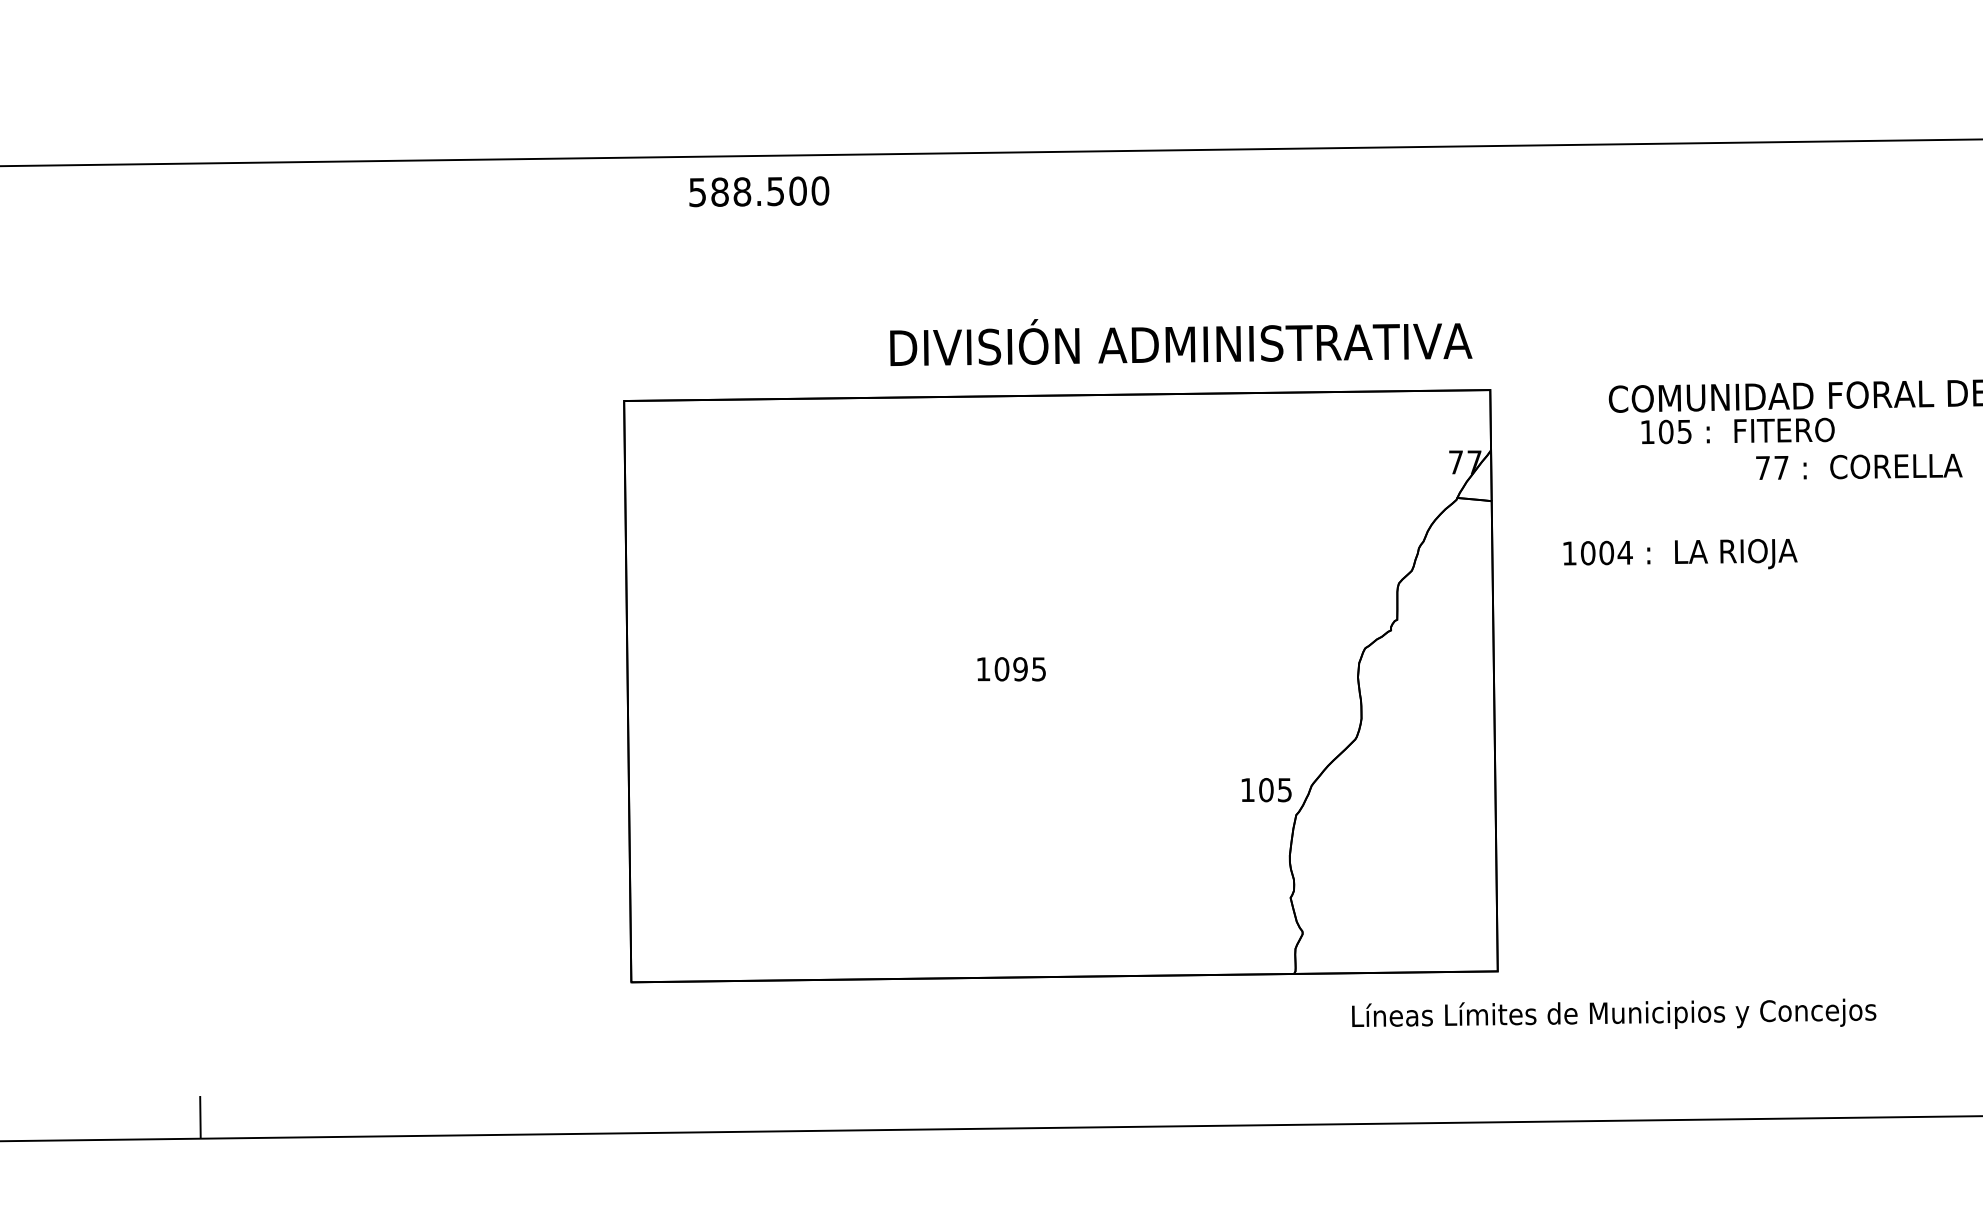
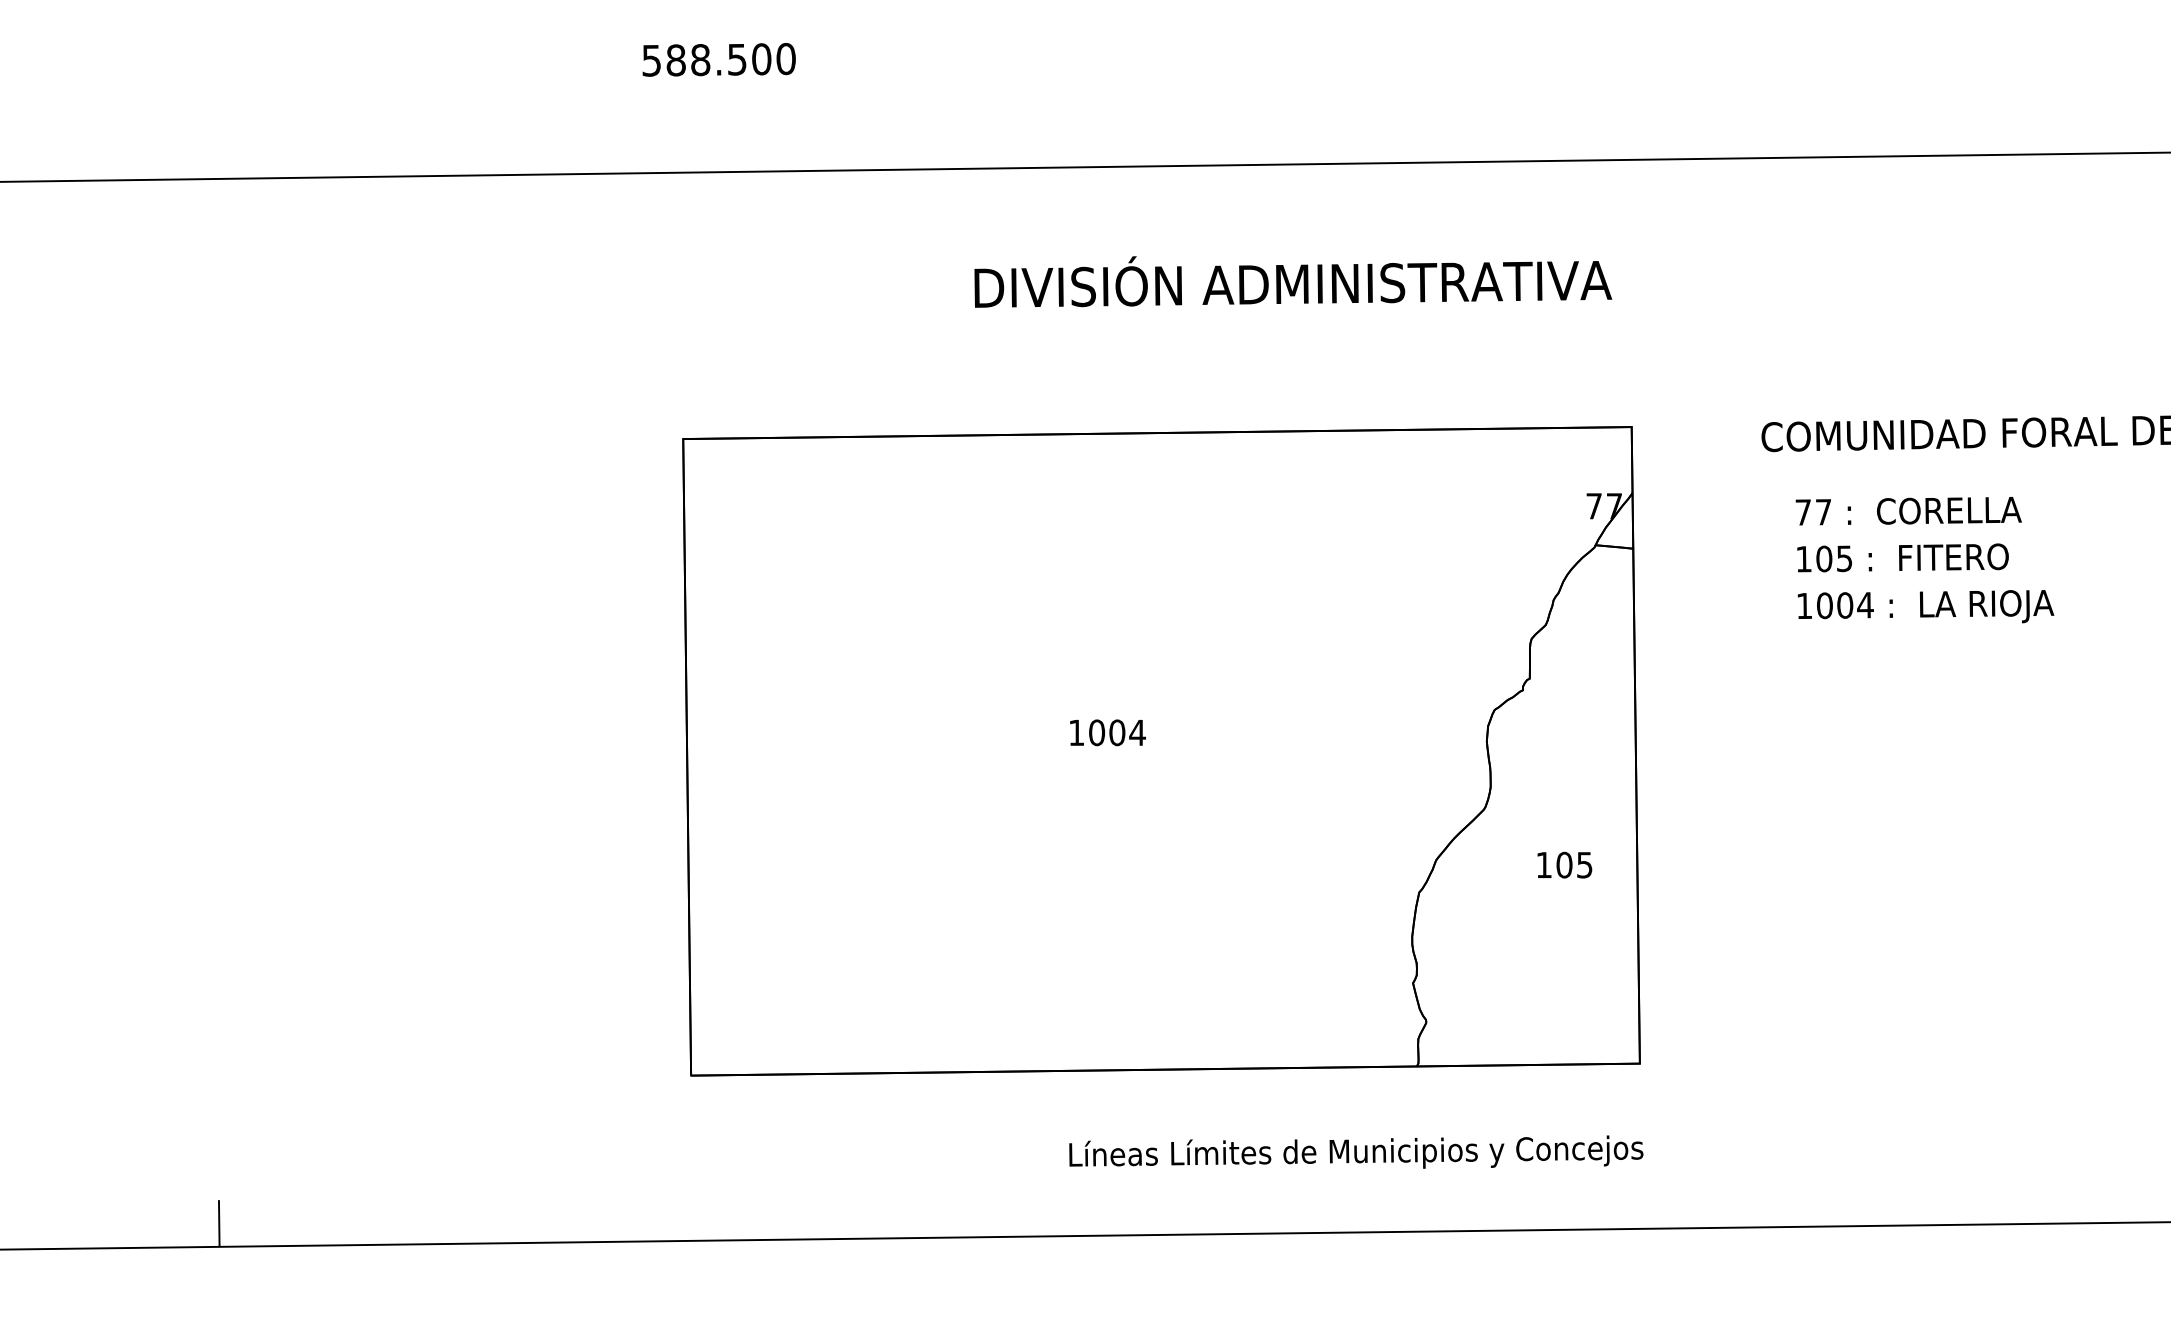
text: (758, 191) -> (718, 59), moved
text: (1181, 342) -> (1293, 281), moved
text: (1737, 430) -> (1902, 557), moved
text: (1859, 467) -> (1908, 511), moved
text: (1680, 553) -> (1925, 606), moved
text: (1029, 668) -> (1127, 732), 1095 -> 1004
text: (1266, 789) -> (1564, 864), moved
text: (1614, 1013) -> (1356, 1151), moved

